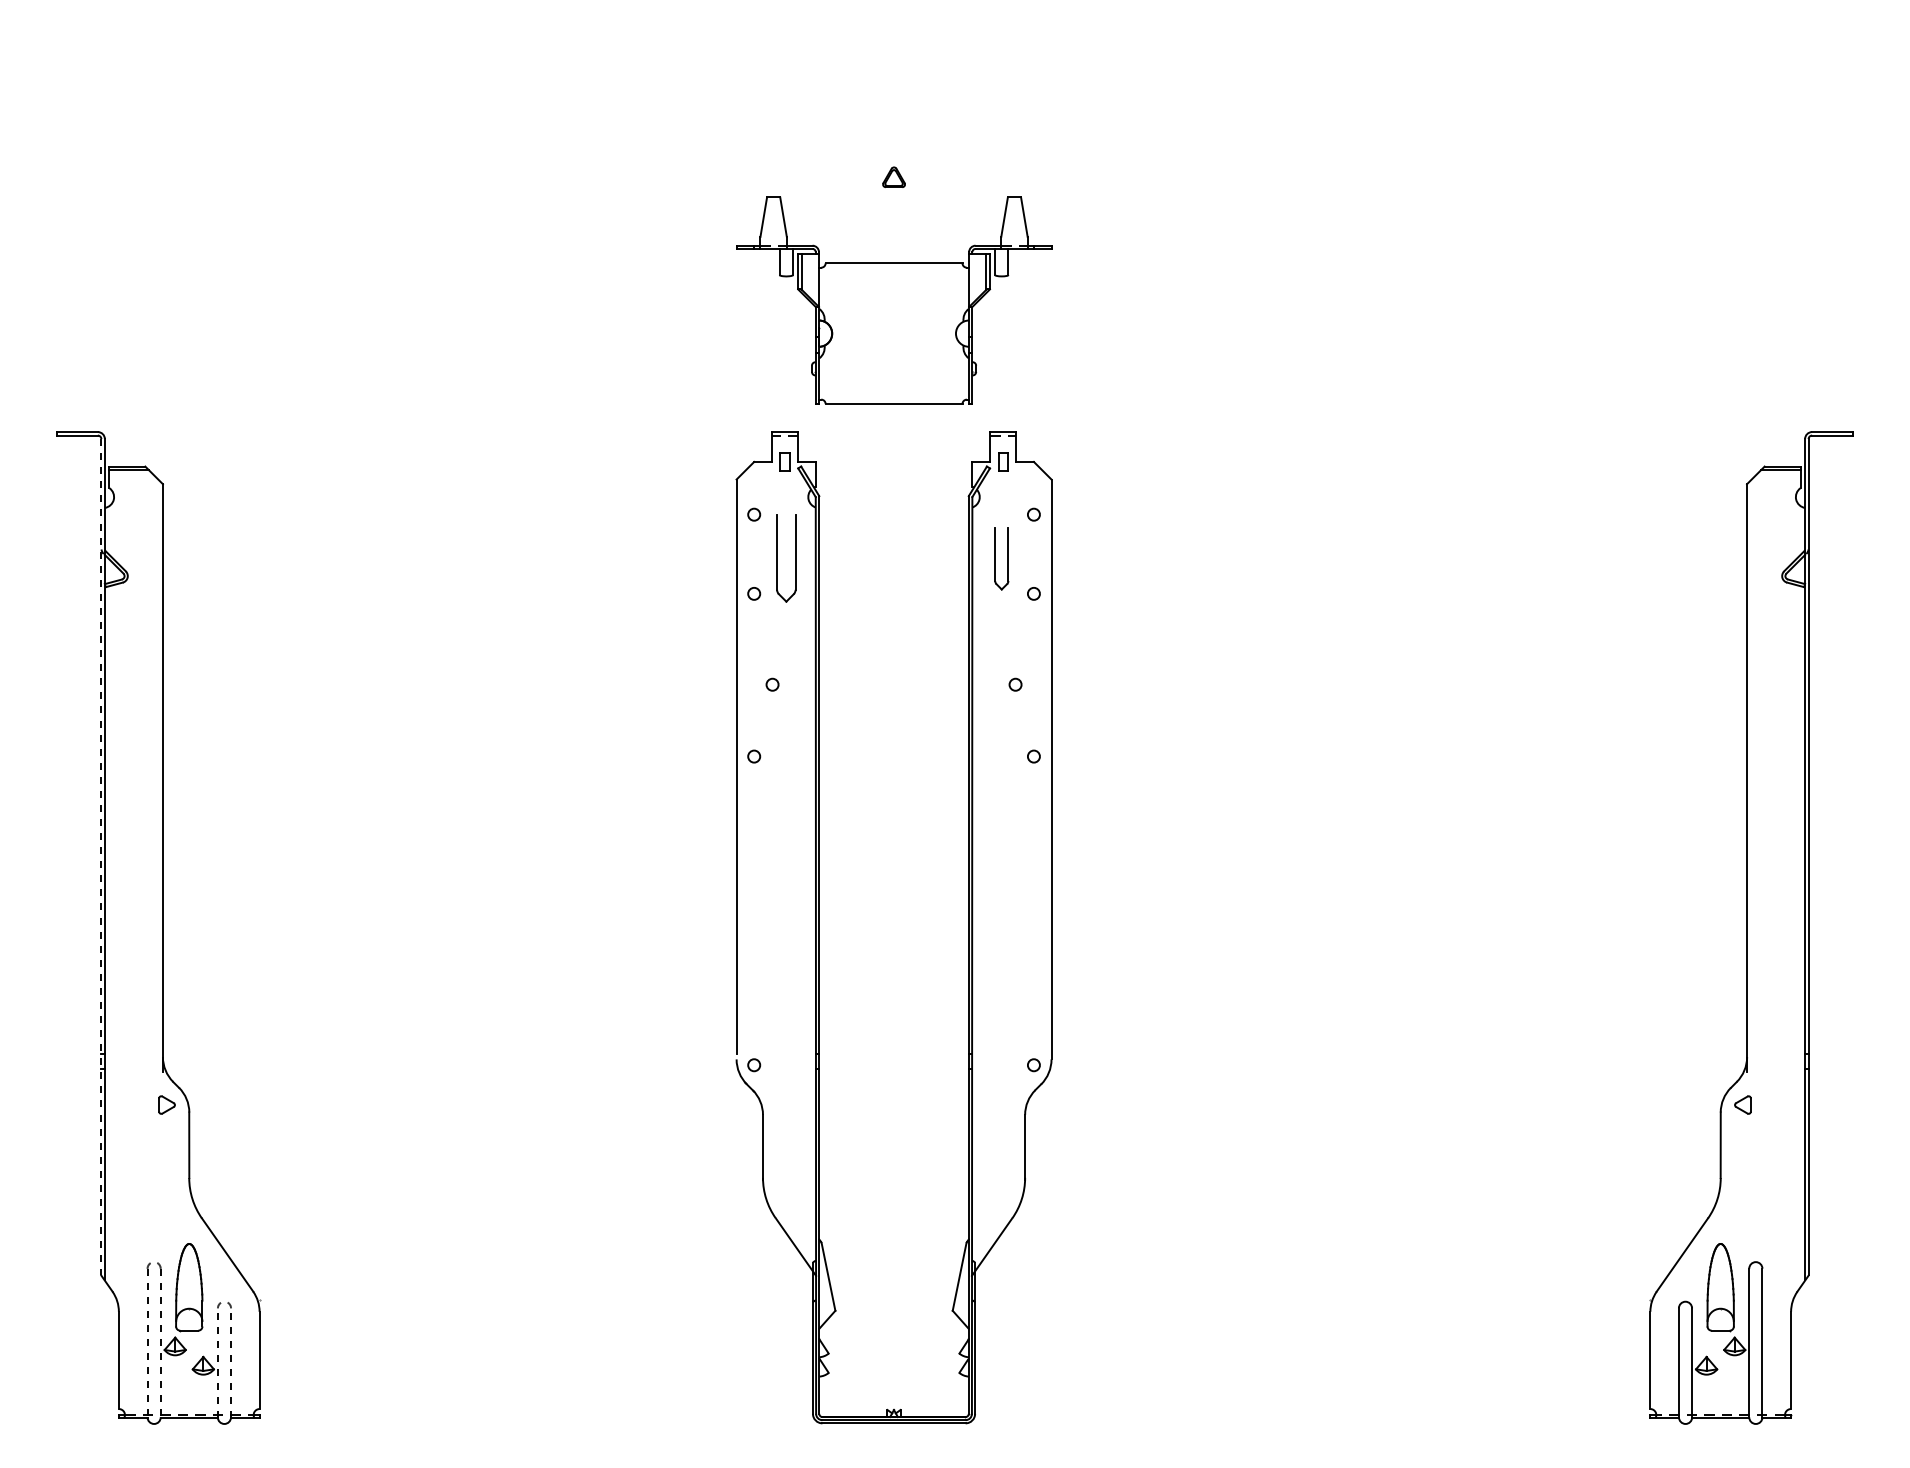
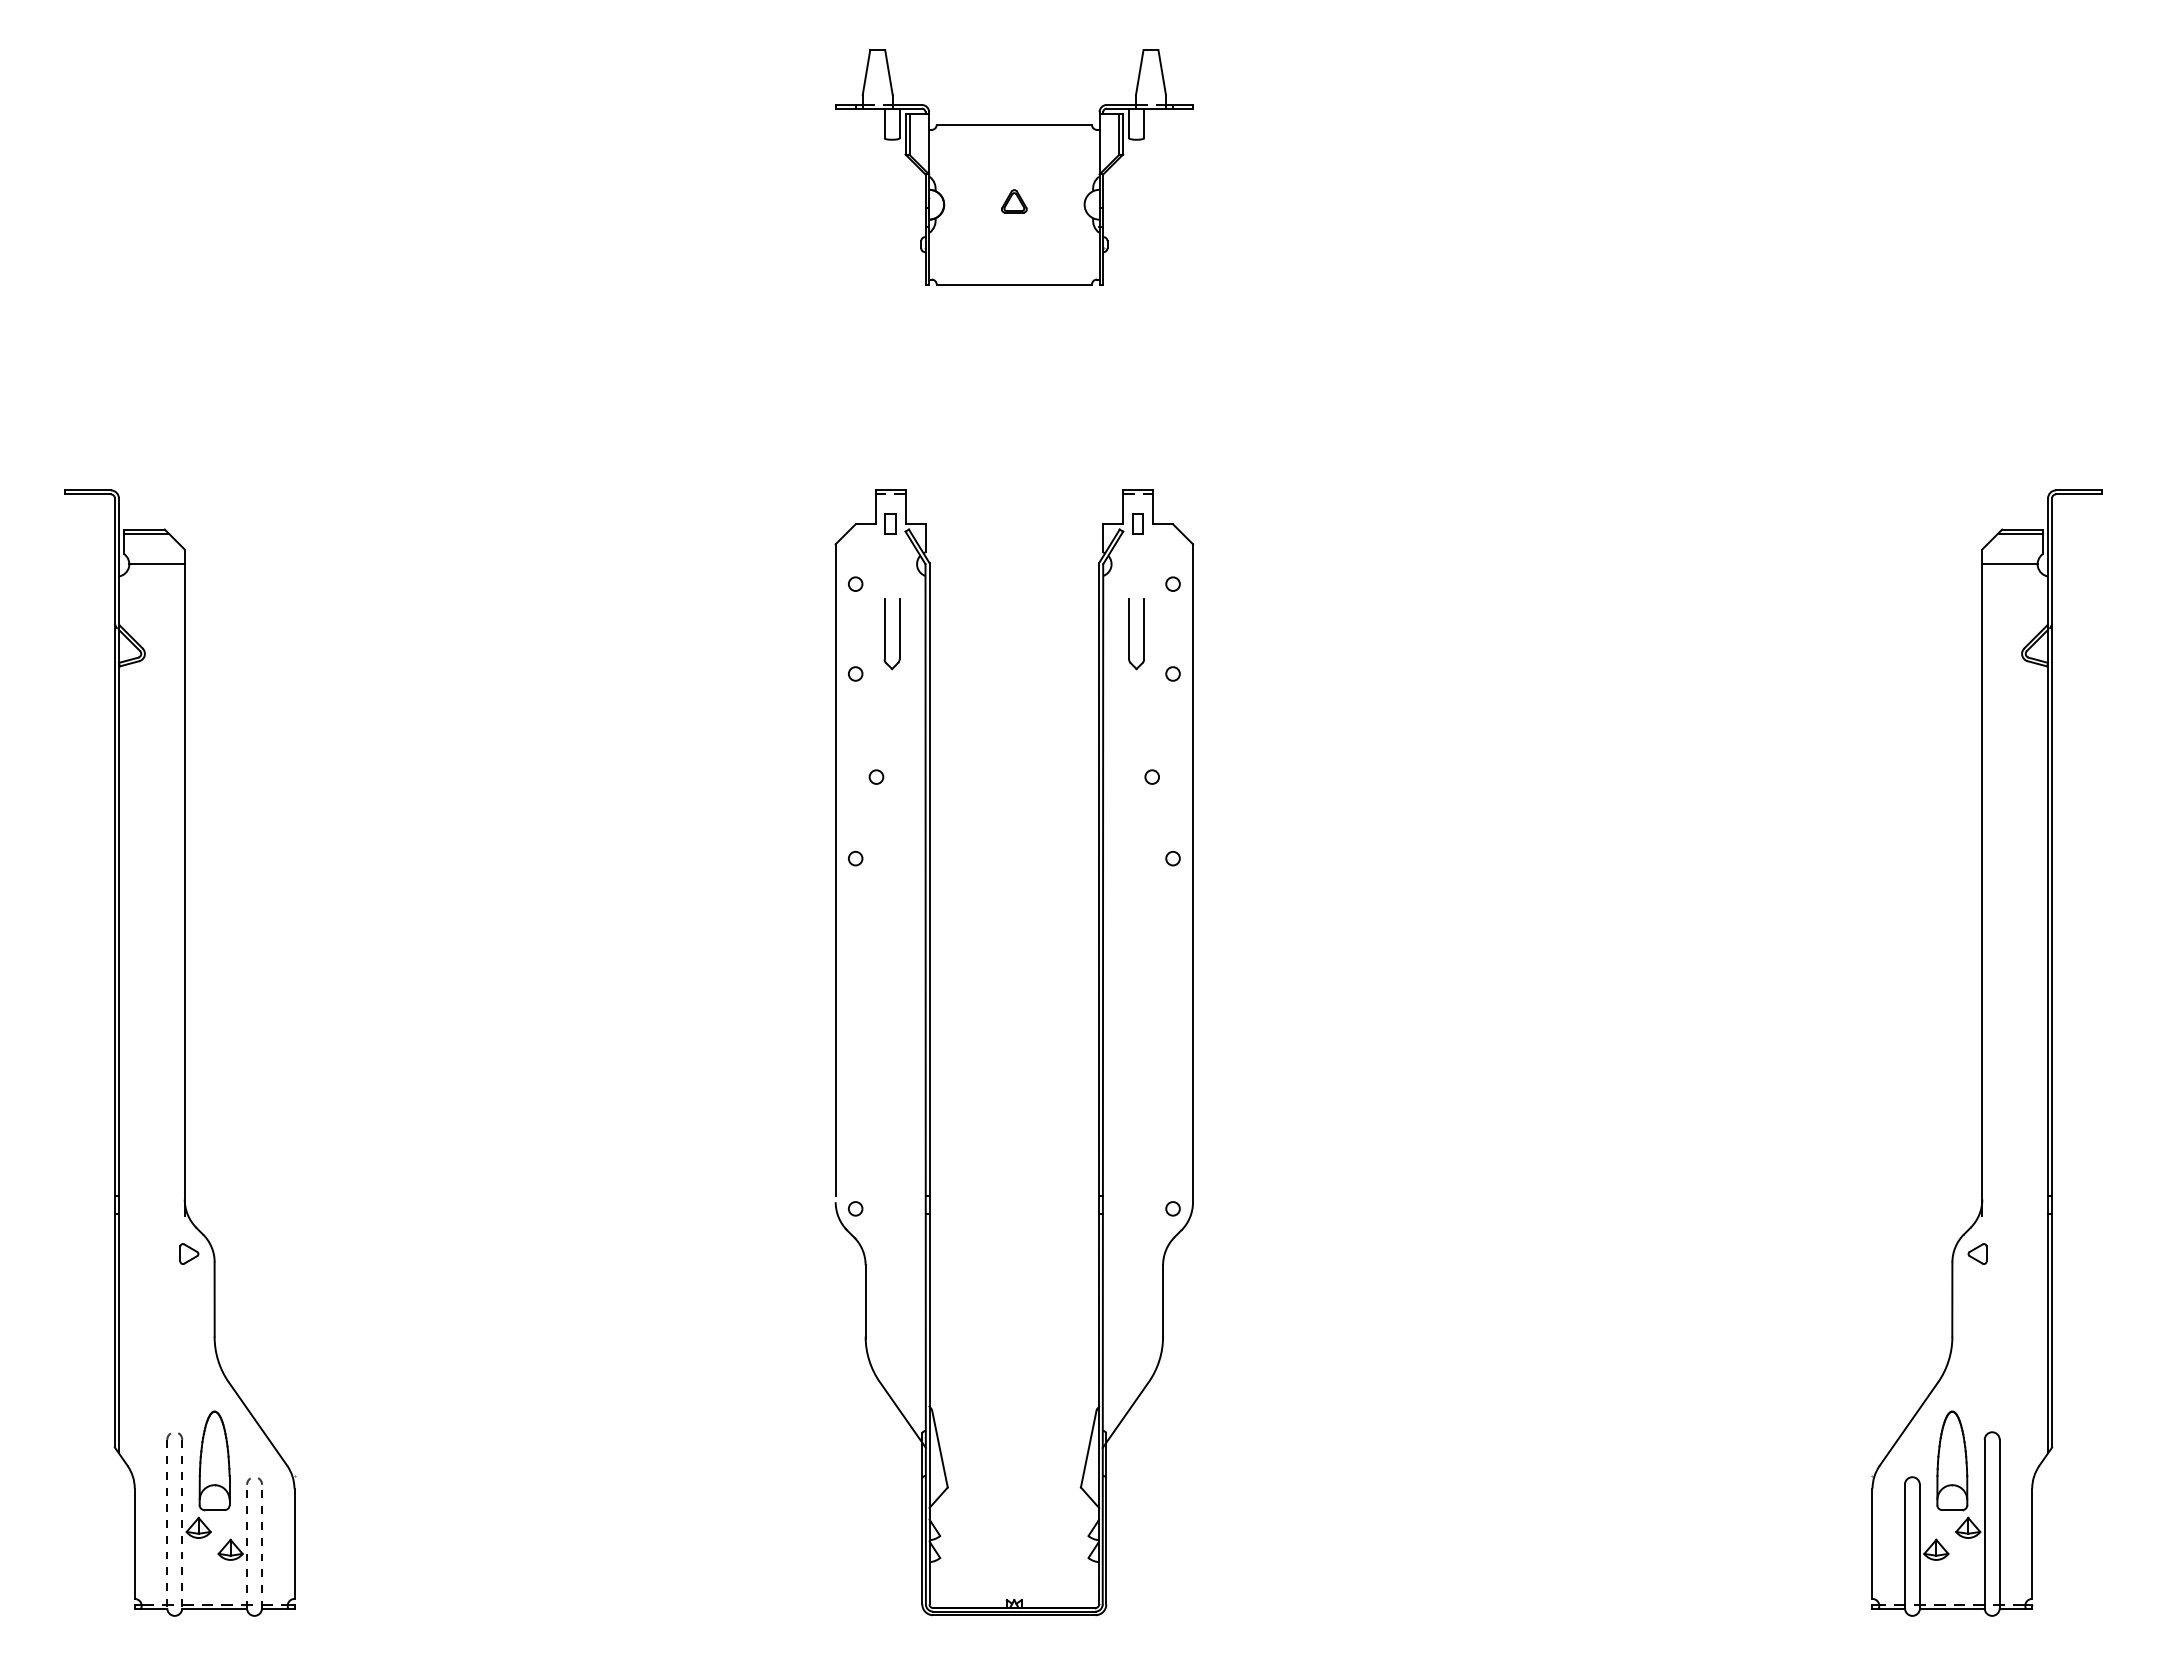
part: (894, 300) -> (1014, 167), moved
line: (138, 497) -> (156, 564), added
line: (1771, 497) -> (2009, 564), added
part: (785, 559) -> (891, 634), size x0.71
line: (101, 857) -> (114, 973), dashed -> solid

